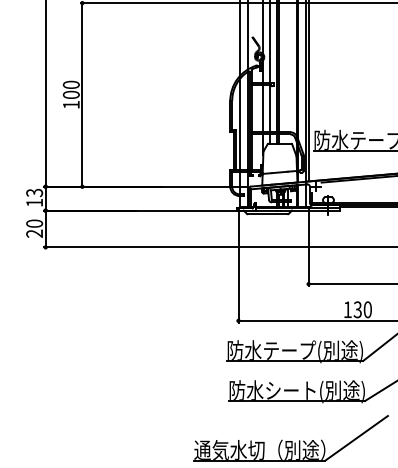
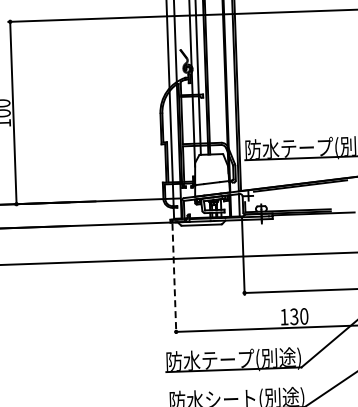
line: (238, 267) -> (174, 278), solid -> dashed

